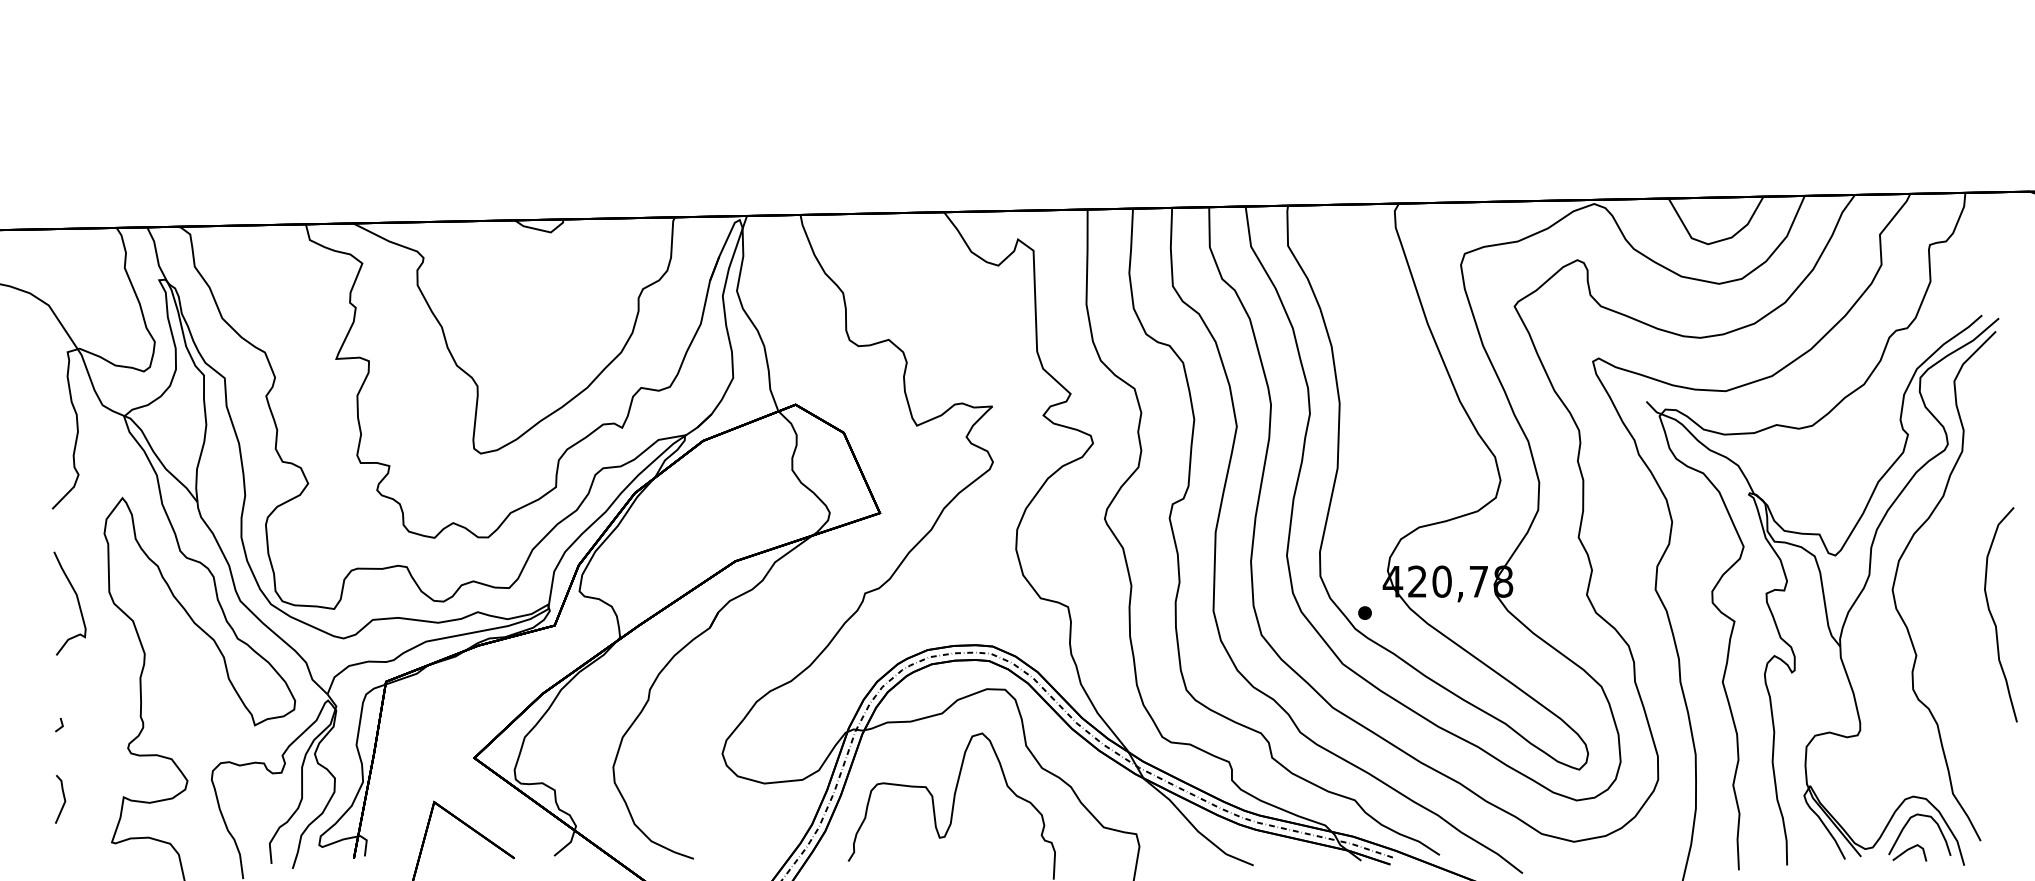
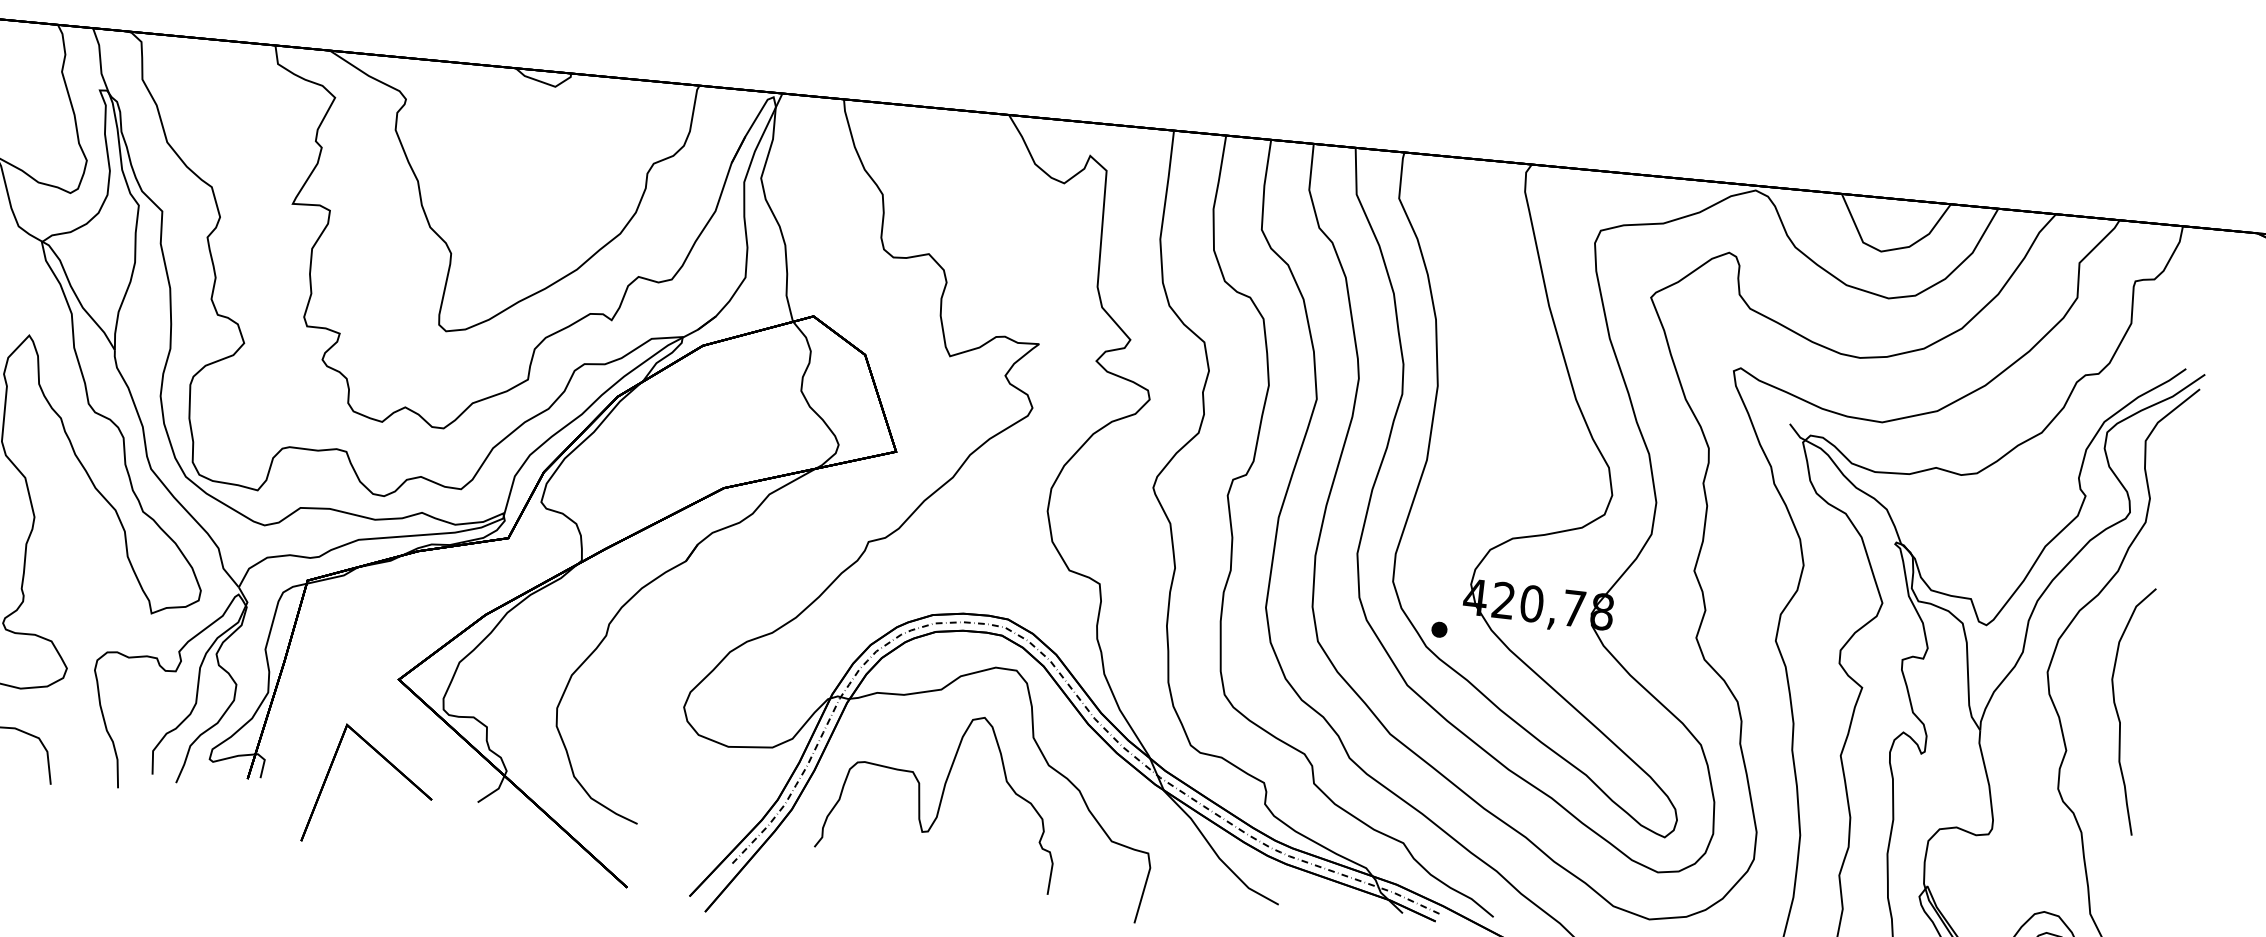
curve: (1993, 617) -> (2118, 712), moved

